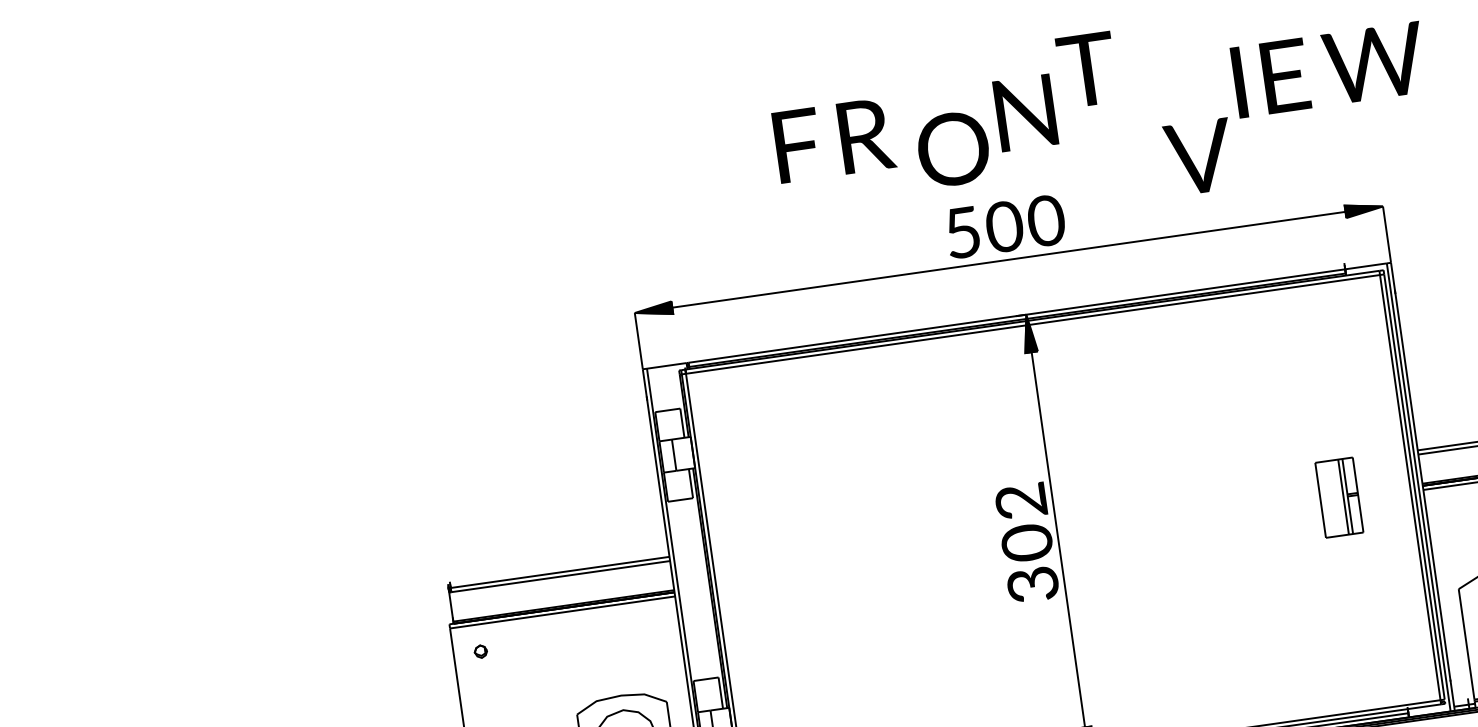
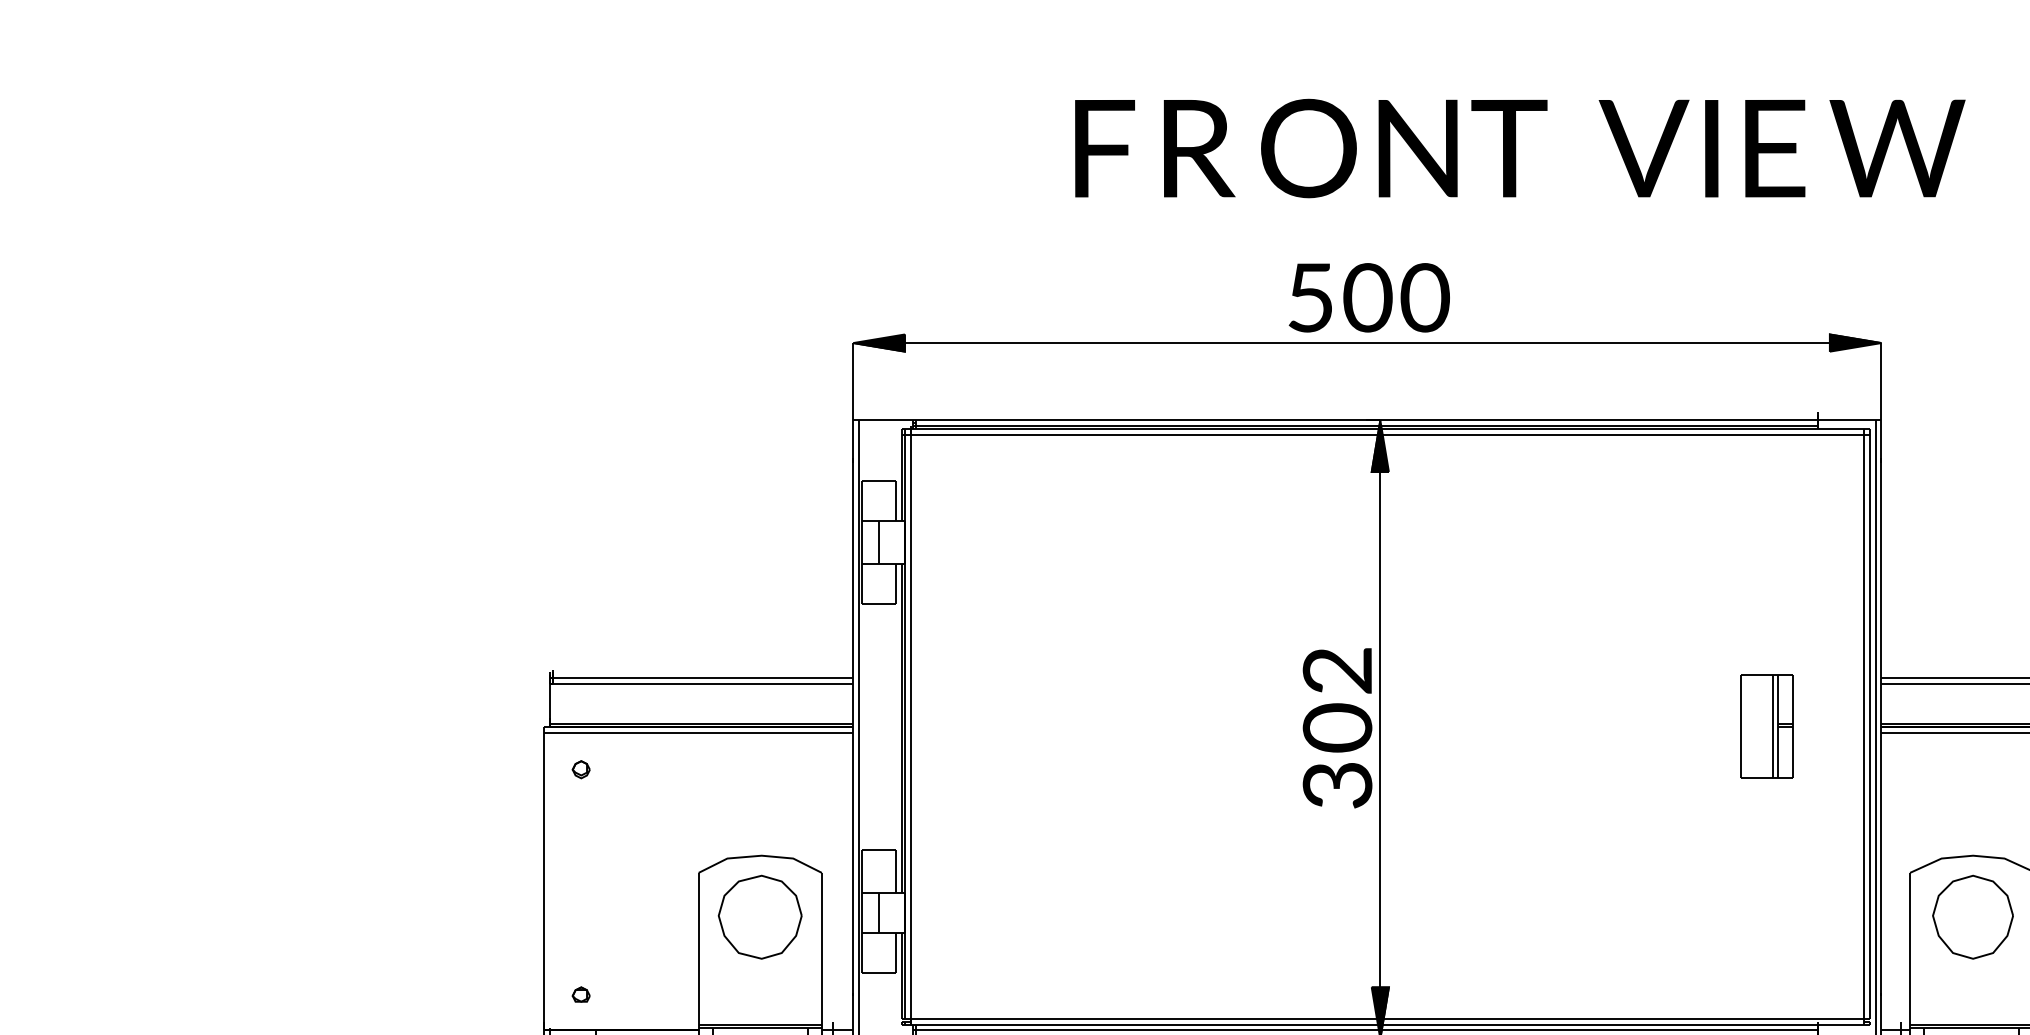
text: (1087, 69) -> (1509, 148), moved
text: (953, 149) -> (1308, 148), moved
text: (1199, 157) -> (1643, 148), moved

